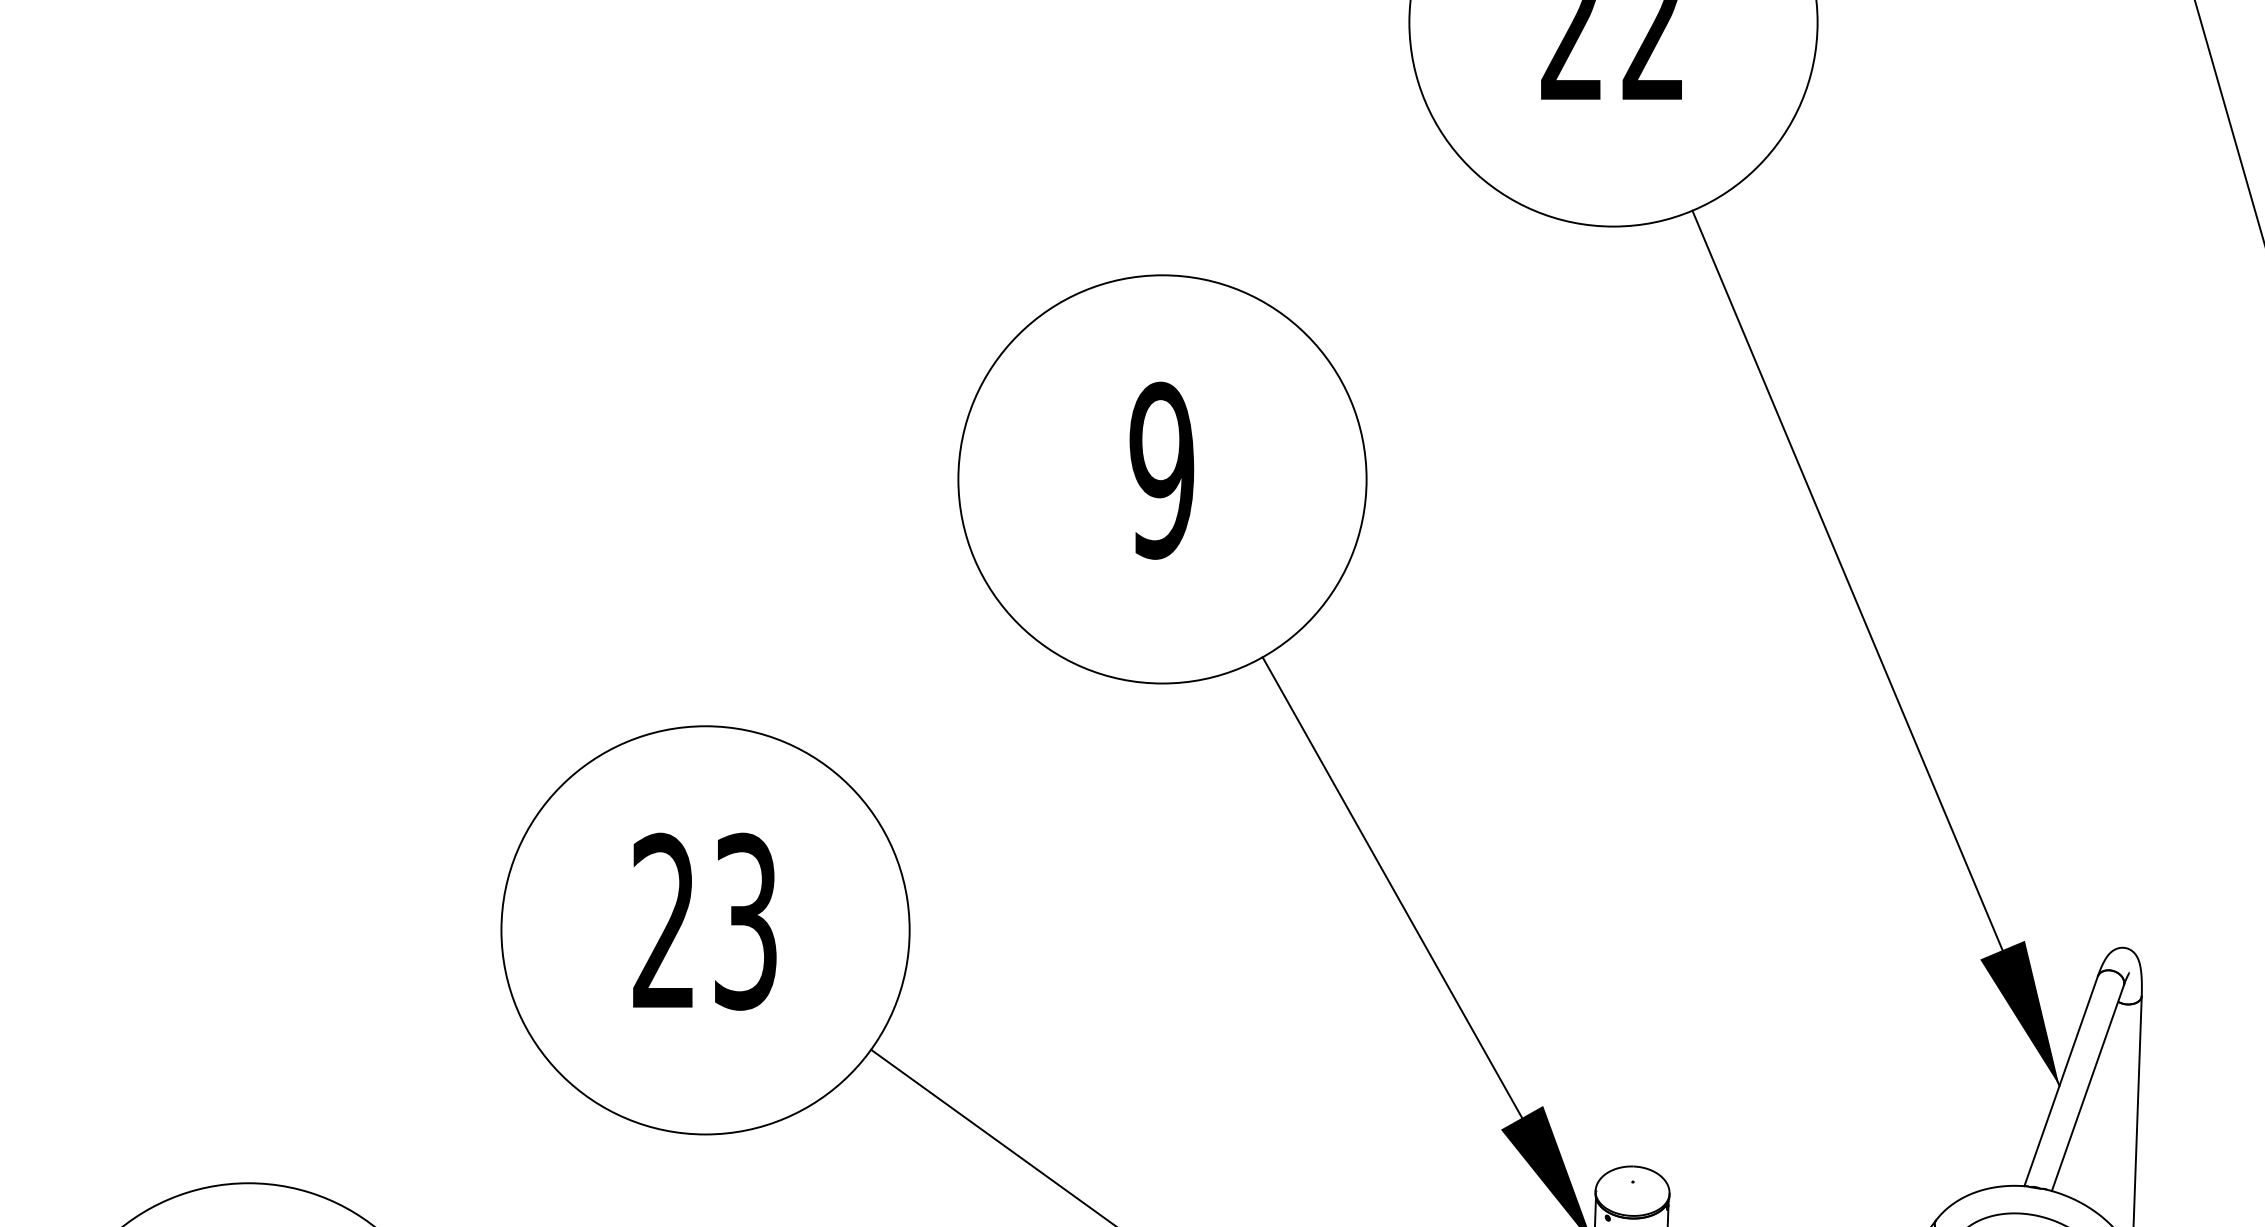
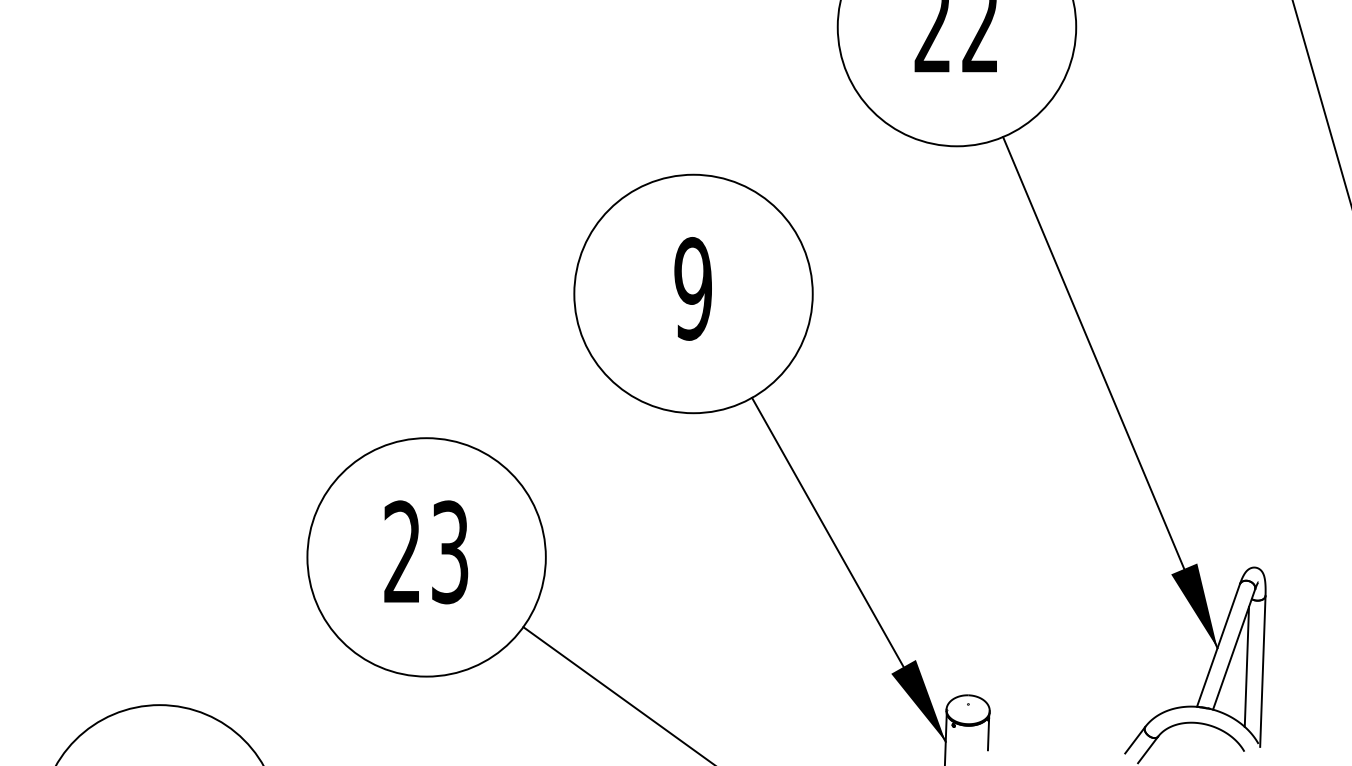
line: (2109, 1117) -> (1246, 666), added

